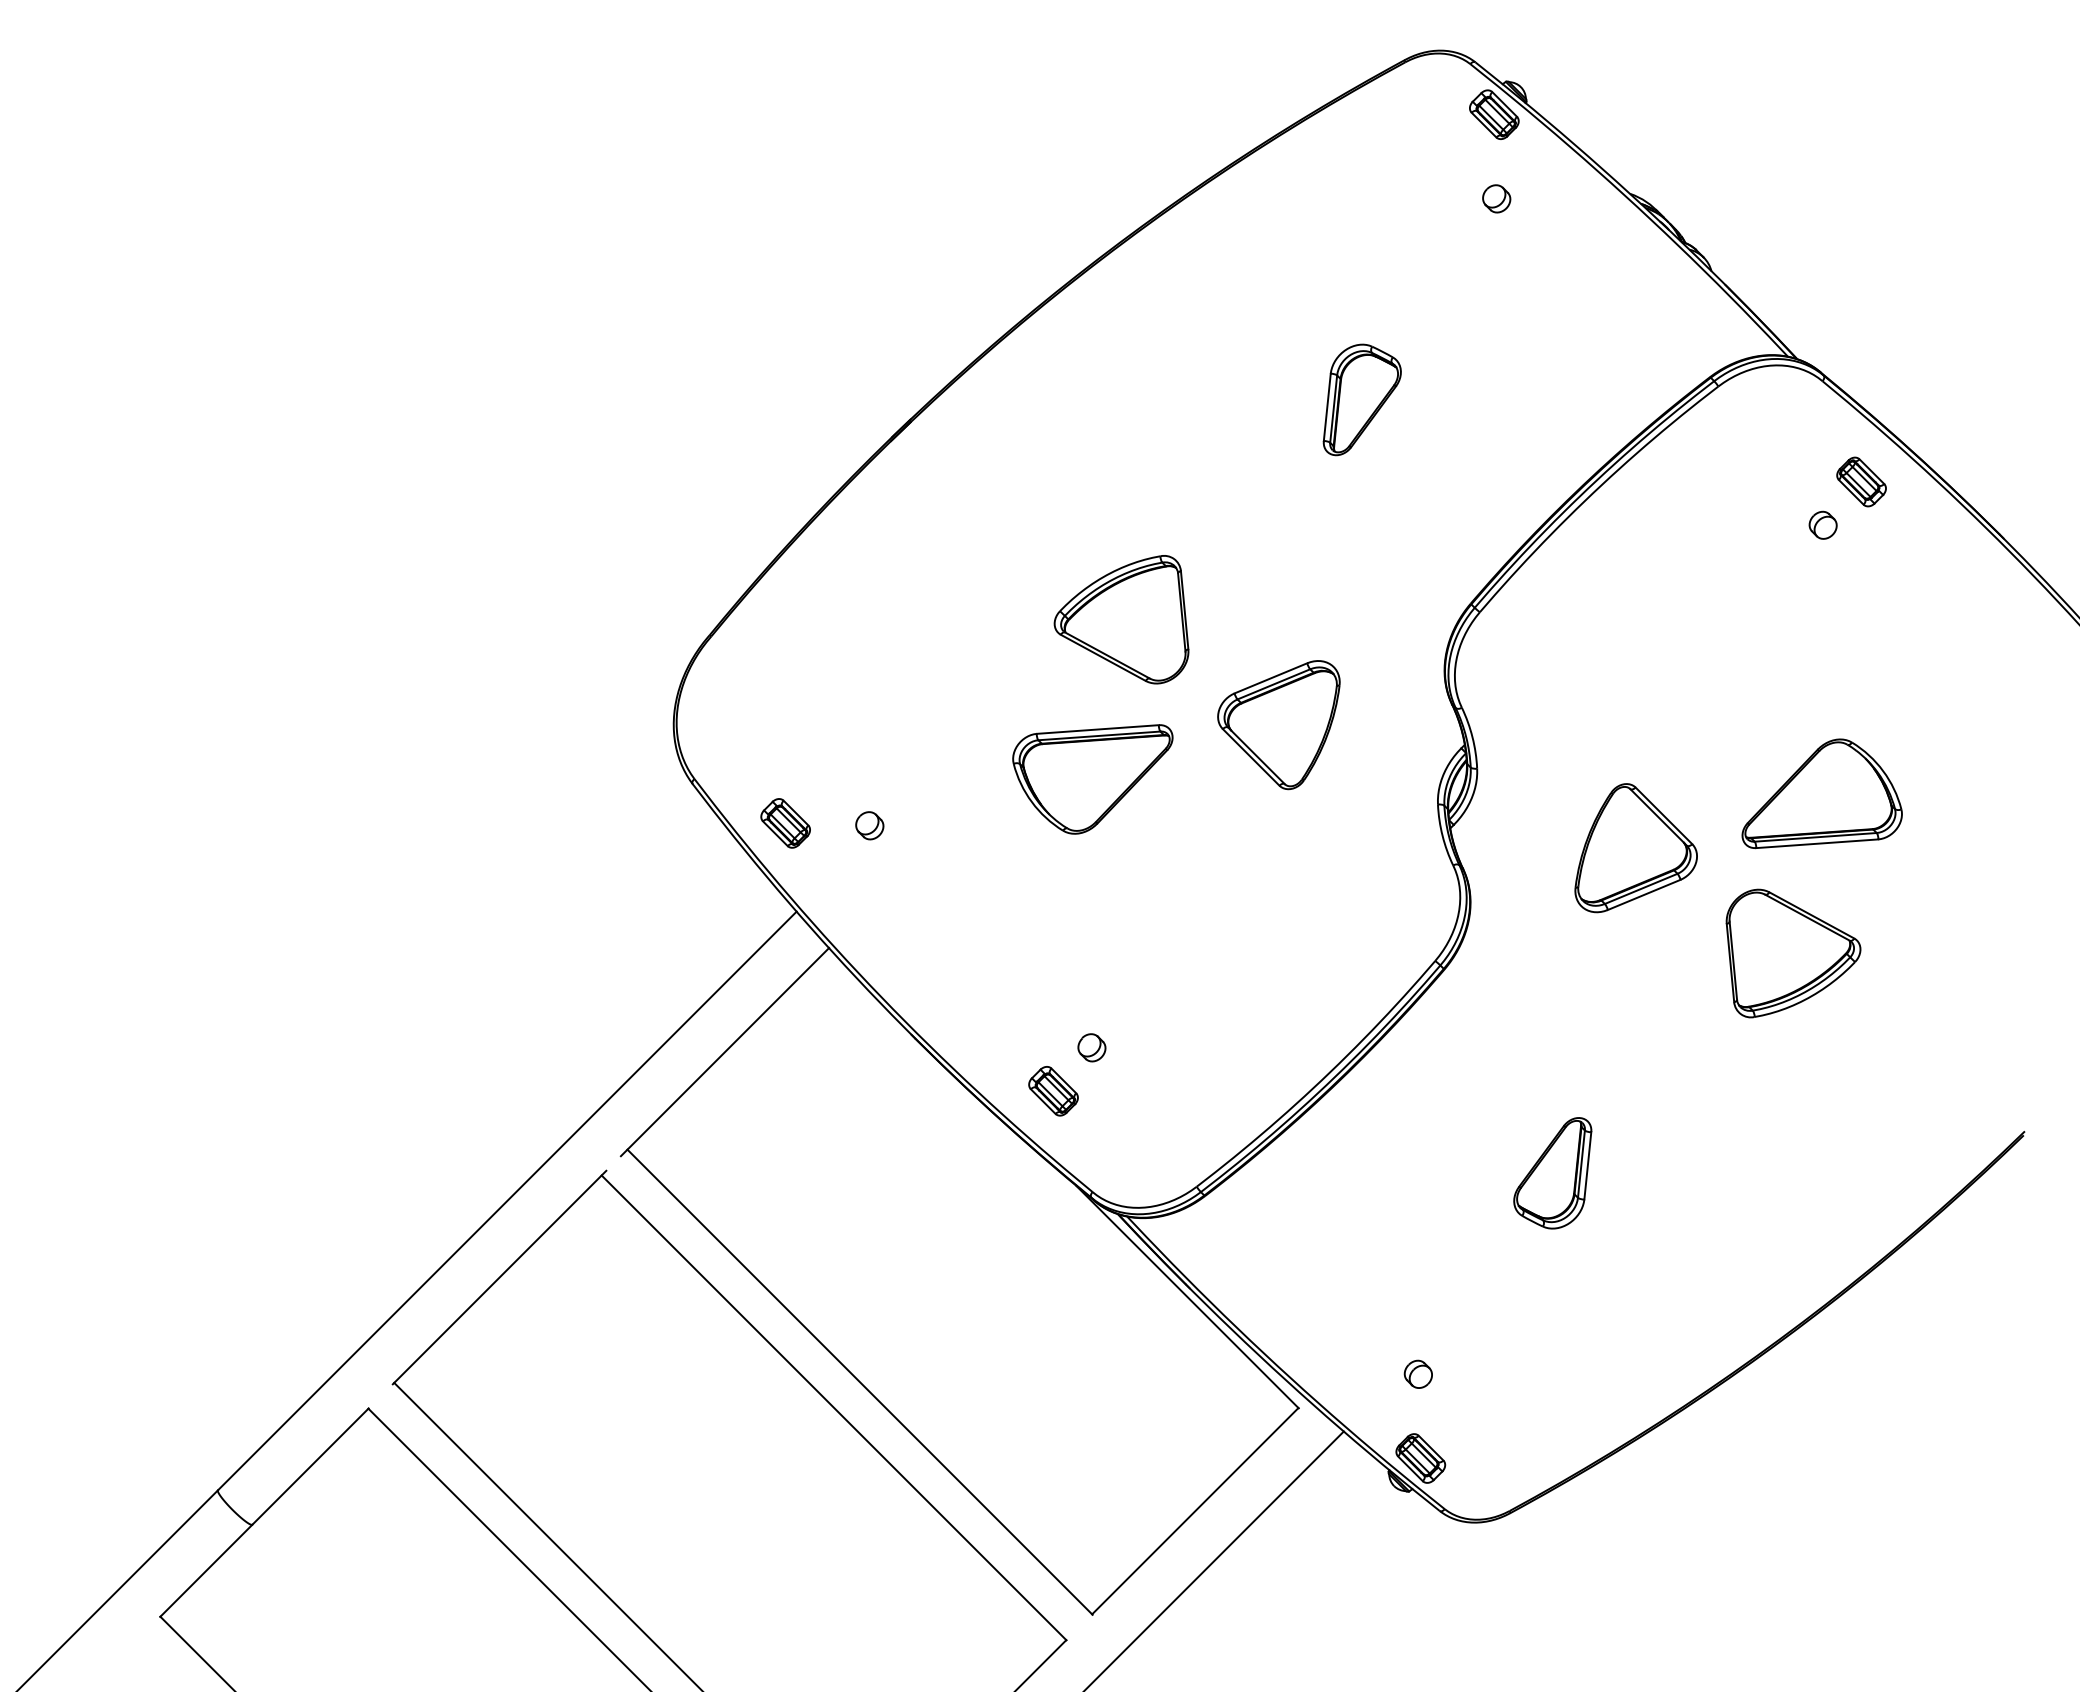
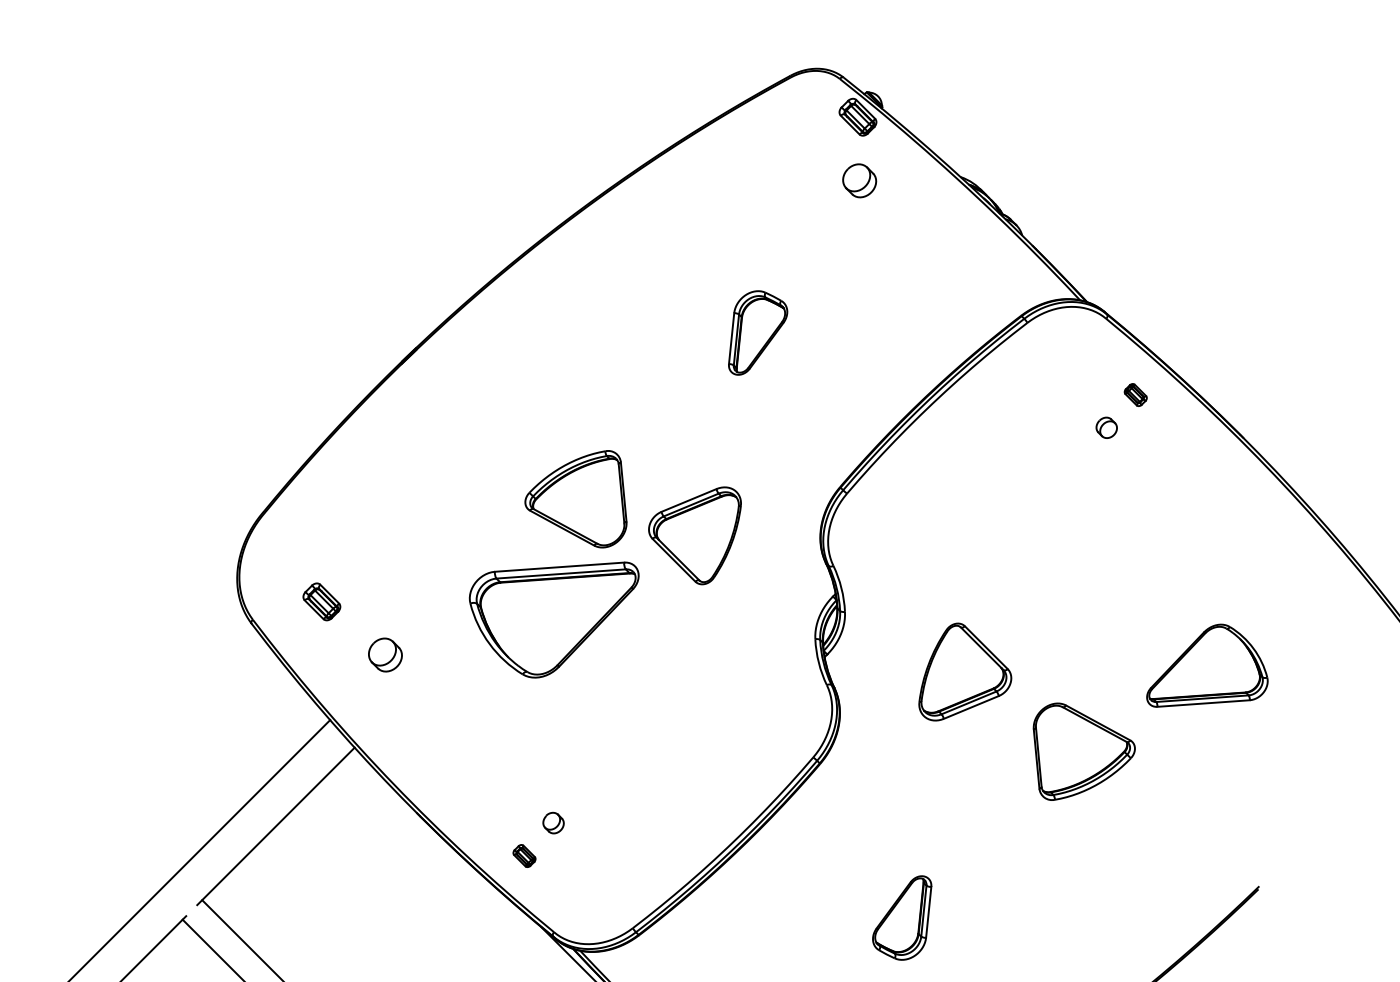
part: (1496, 198) -> (859, 180), size x1.6
part: (1861, 481) -> (1135, 394), size x0.6
part: (1278, 725) -> (694, 536), moved
part: (1092, 779) -> (553, 620), size x1.4
part: (1821, 793) -> (1206, 665), moved
part: (785, 823) -> (321, 601), moved
part: (869, 825) -> (385, 654), size x1.6
part: (1053, 1091) -> (524, 856), size x0.6

